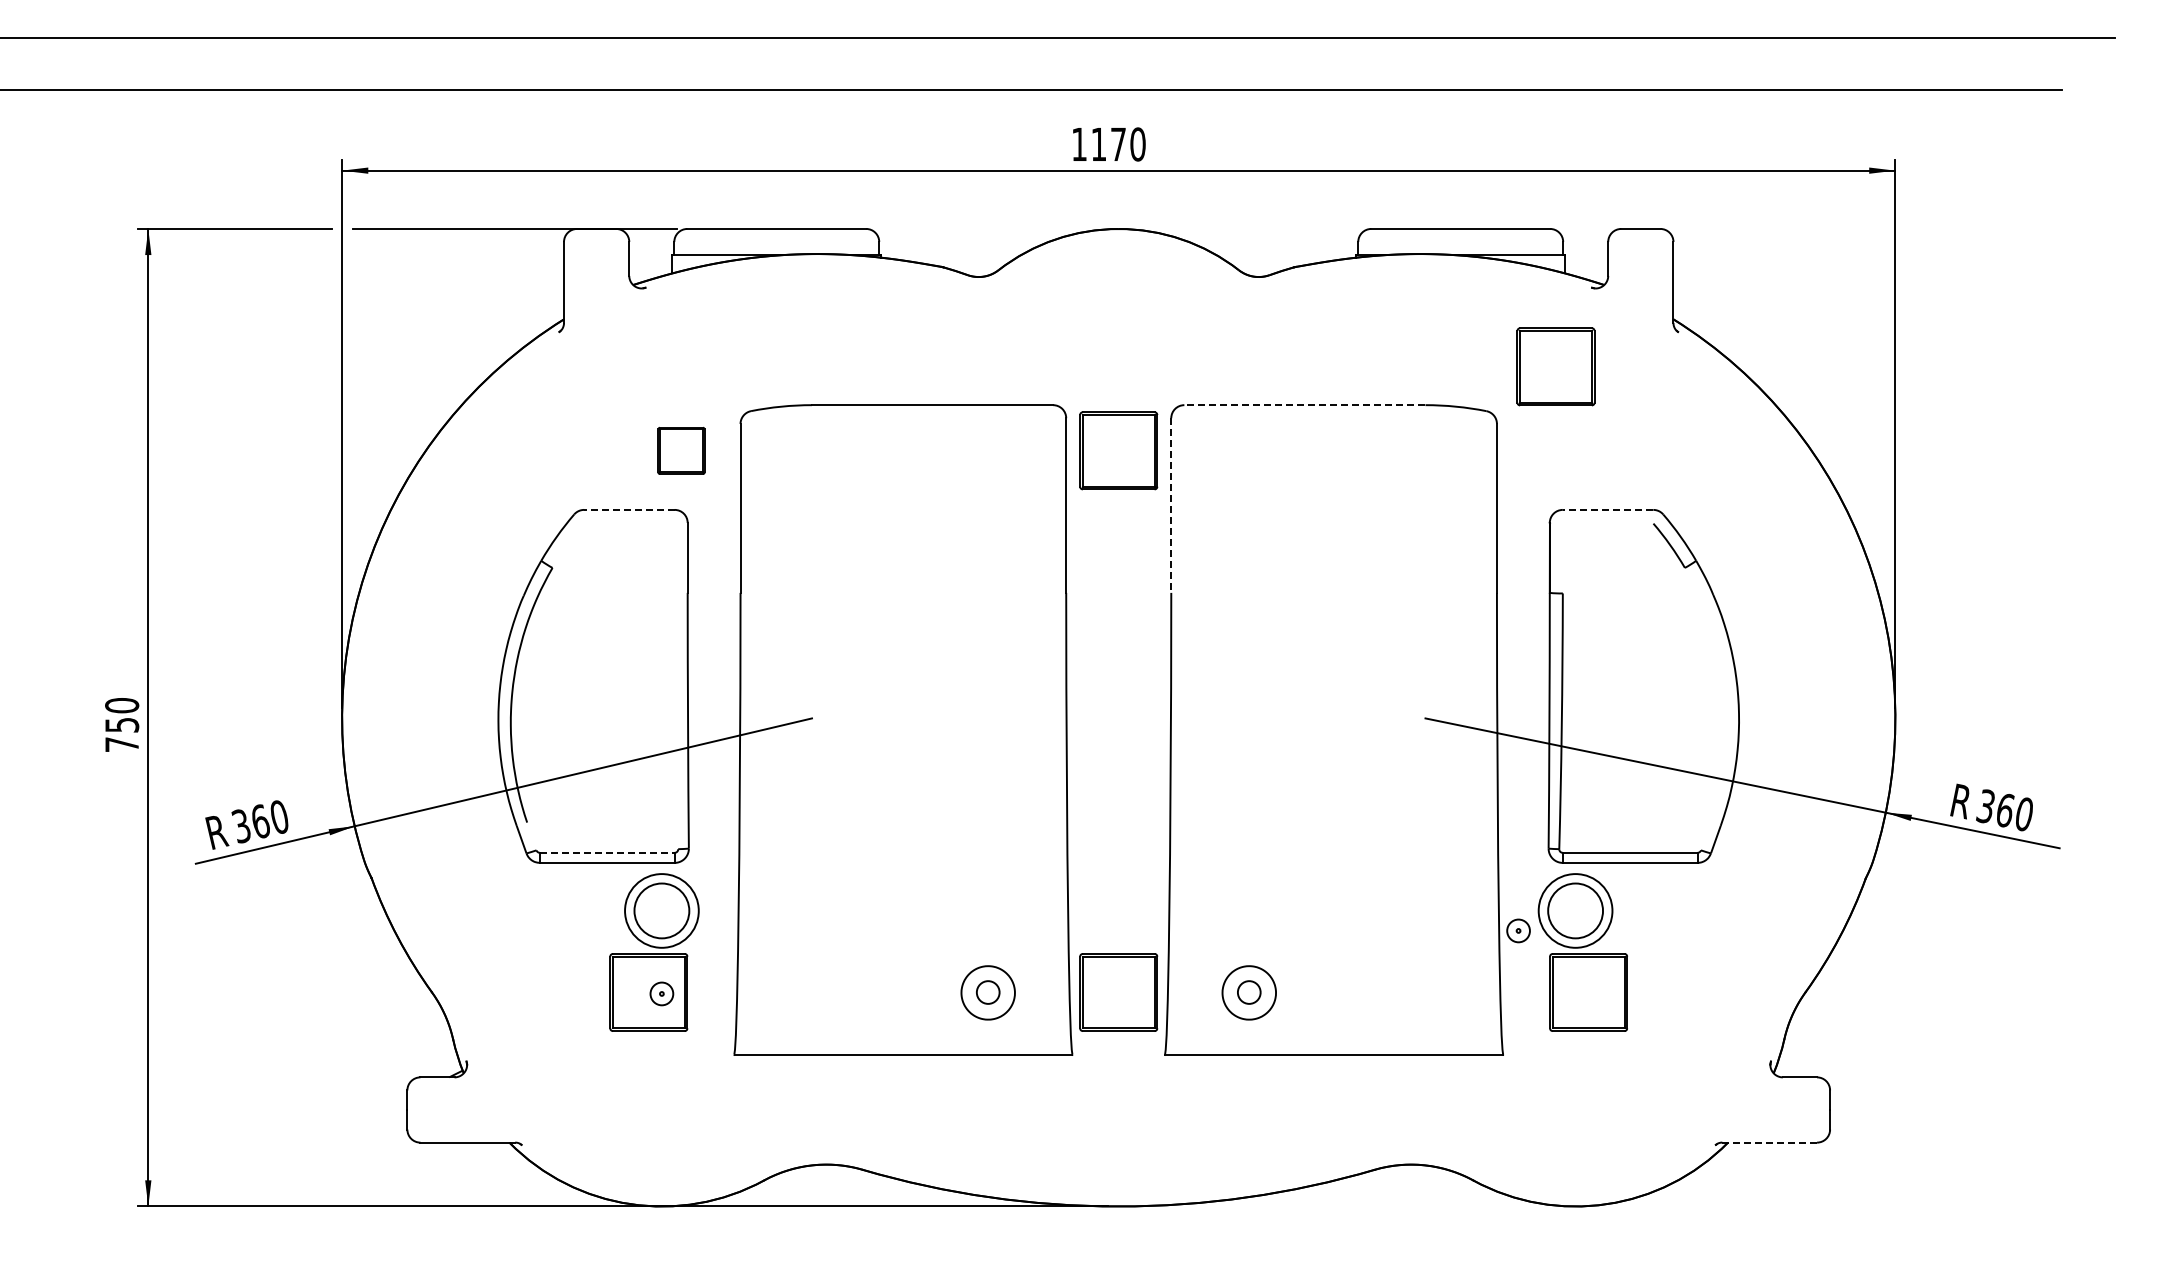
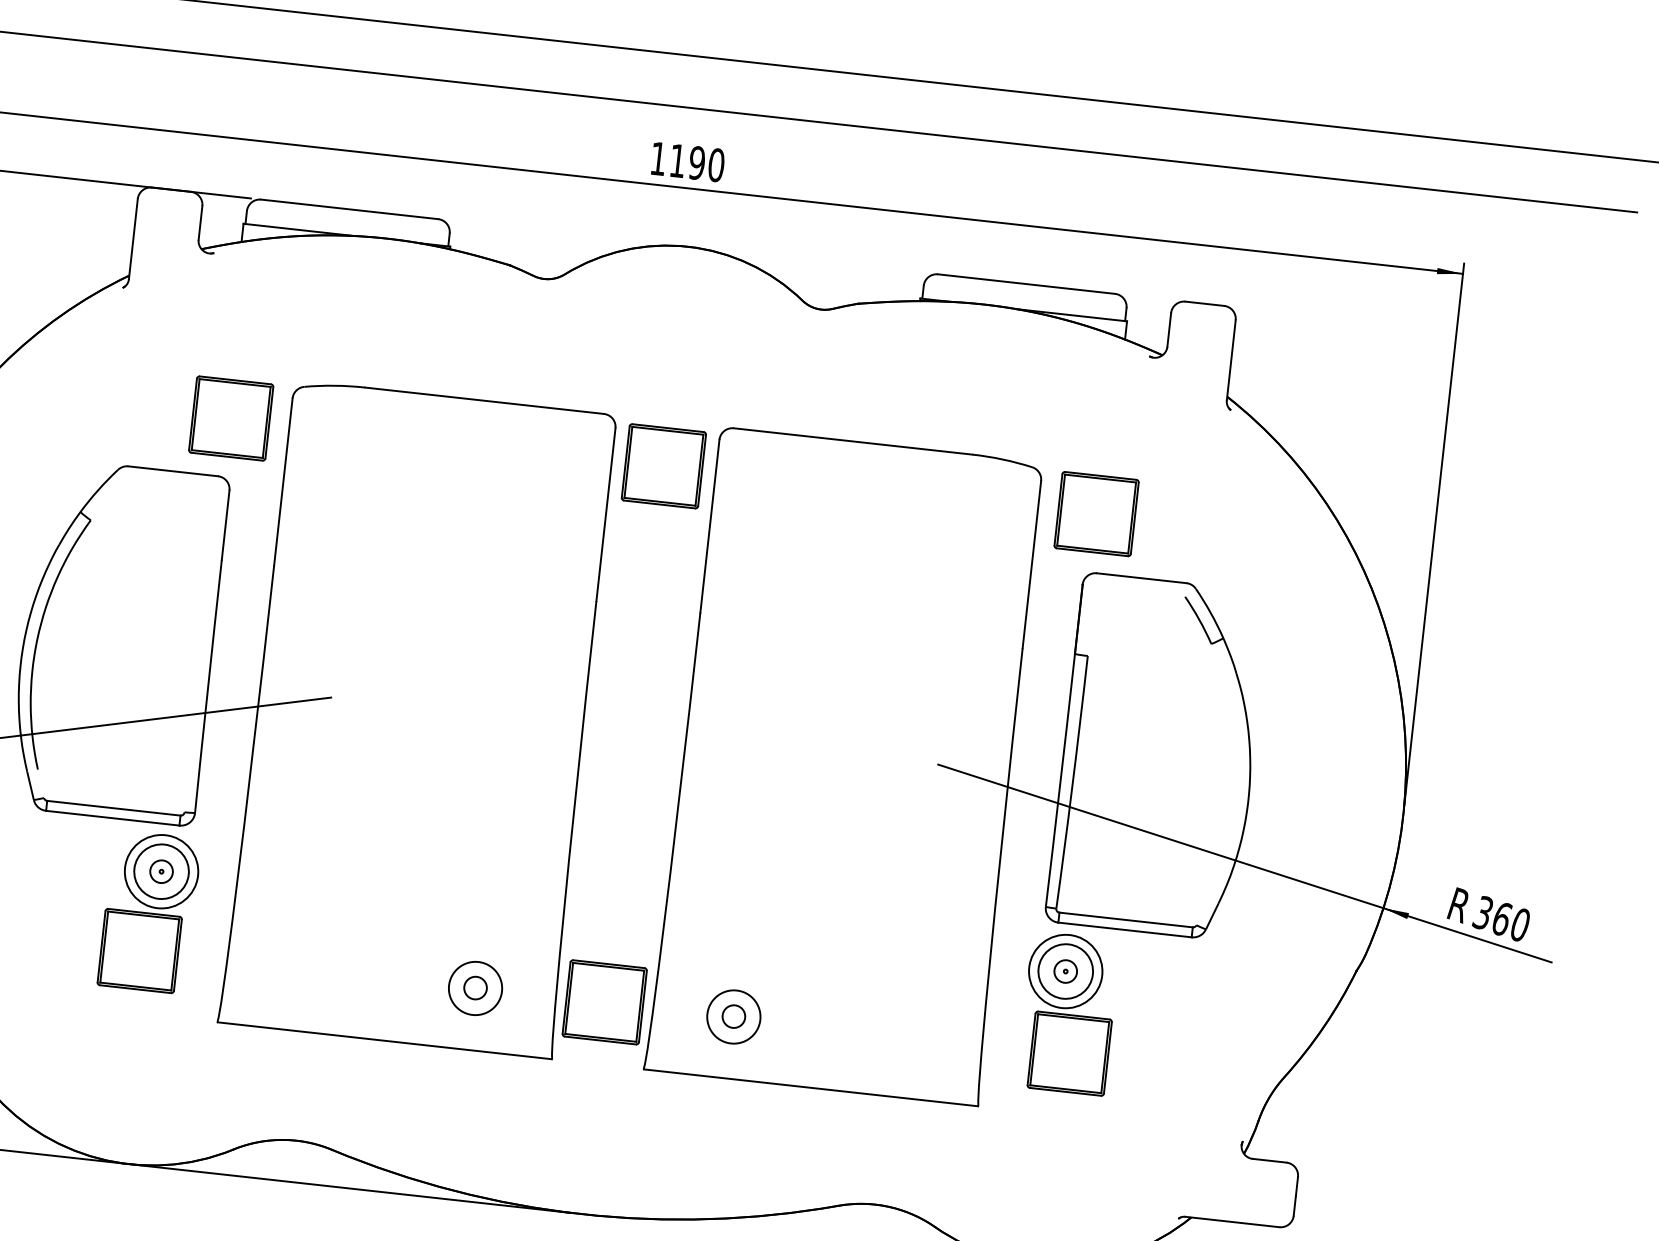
text: (1118, 144) -> (697, 163), 1170 -> 1190
part: (1555, 366) -> (1096, 513), moved
line: (1304, 405) -> (852, 441), dashed -> solid
part: (681, 450) -> (231, 418), size x1.67
line: (1171, 506) -> (710, 527), dashed -> solid
line: (628, 509) -> (172, 470), dashed -> solid
line: (1607, 509) -> (1141, 577), dashed -> solid
line: (607, 852) -> (114, 807), dashed -> solid
part: (1518, 930) -> (1065, 971), moved
part: (661, 993) -> (161, 871), moved
line: (1770, 1142) -> (1233, 1221), dashed -> solid

